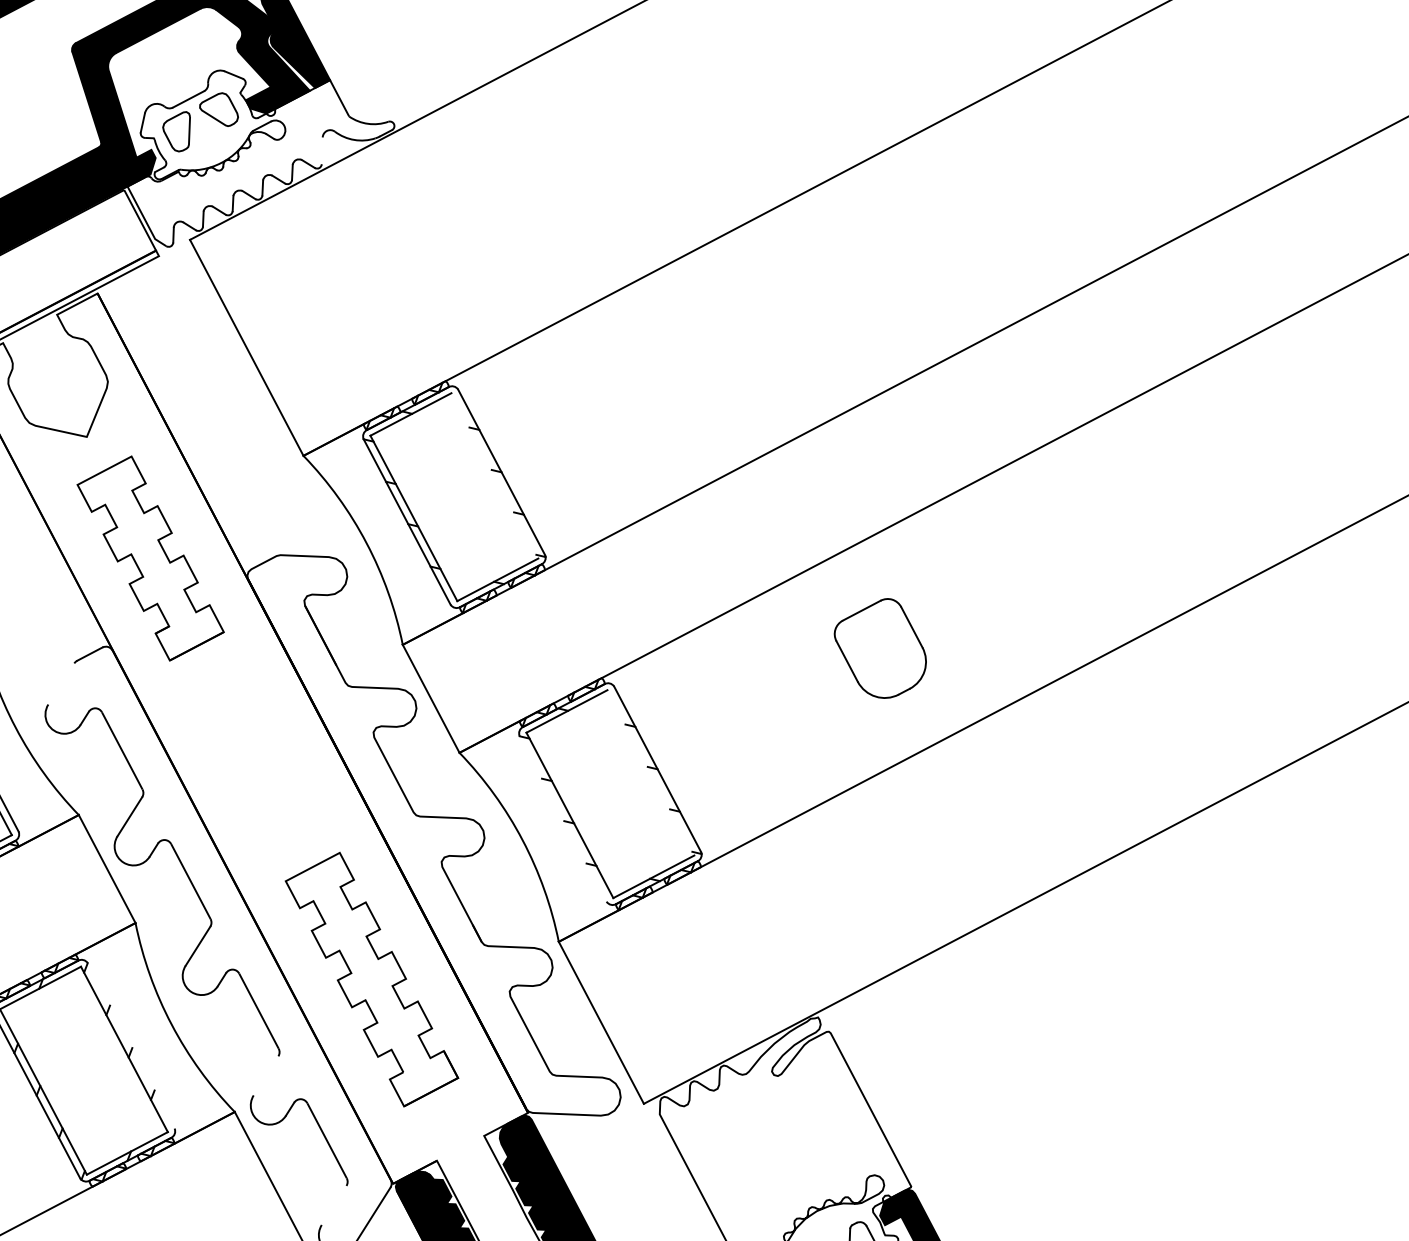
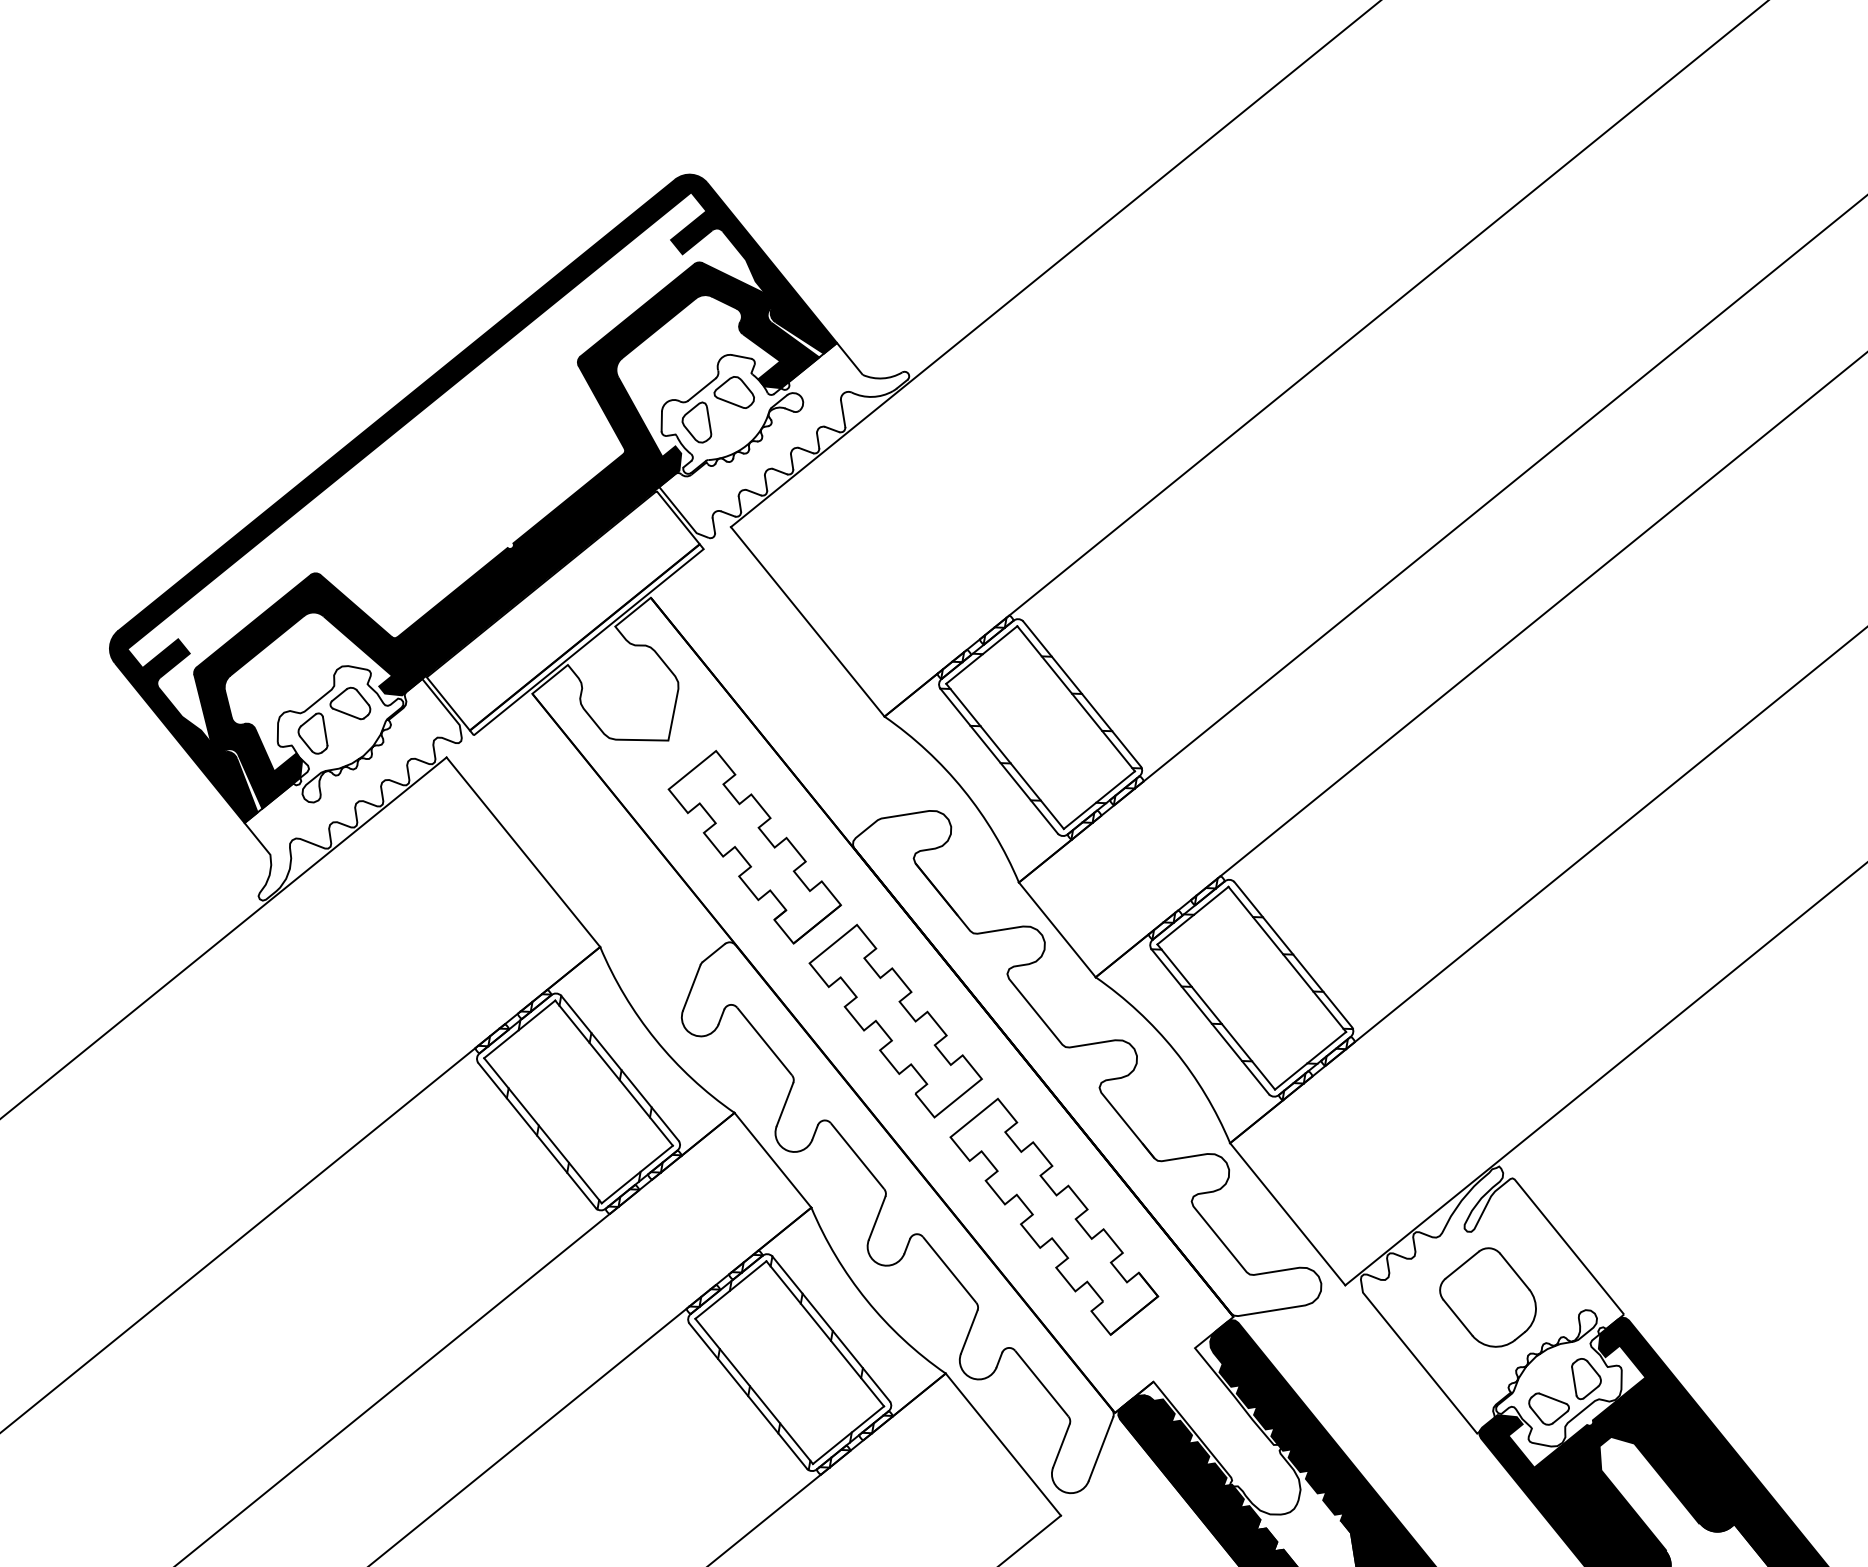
line: (322, 150) -> (843, 413), added
line: (494, 475) -> (1075, 698), added
part: (880, 647) -> (1487, 1297), moved
line: (61, 683) -> (691, 987), added
part: (254, 755) -> (895, 1020), added
line: (651, 772) -> (1287, 959), added
line: (563, 818) -> (1210, 1021), added
line: (130, 1045) -> (830, 1328), added
line: (266, 1075) -> (969, 1331), added
line: (334, 1205) -> (1061, 1445), added

